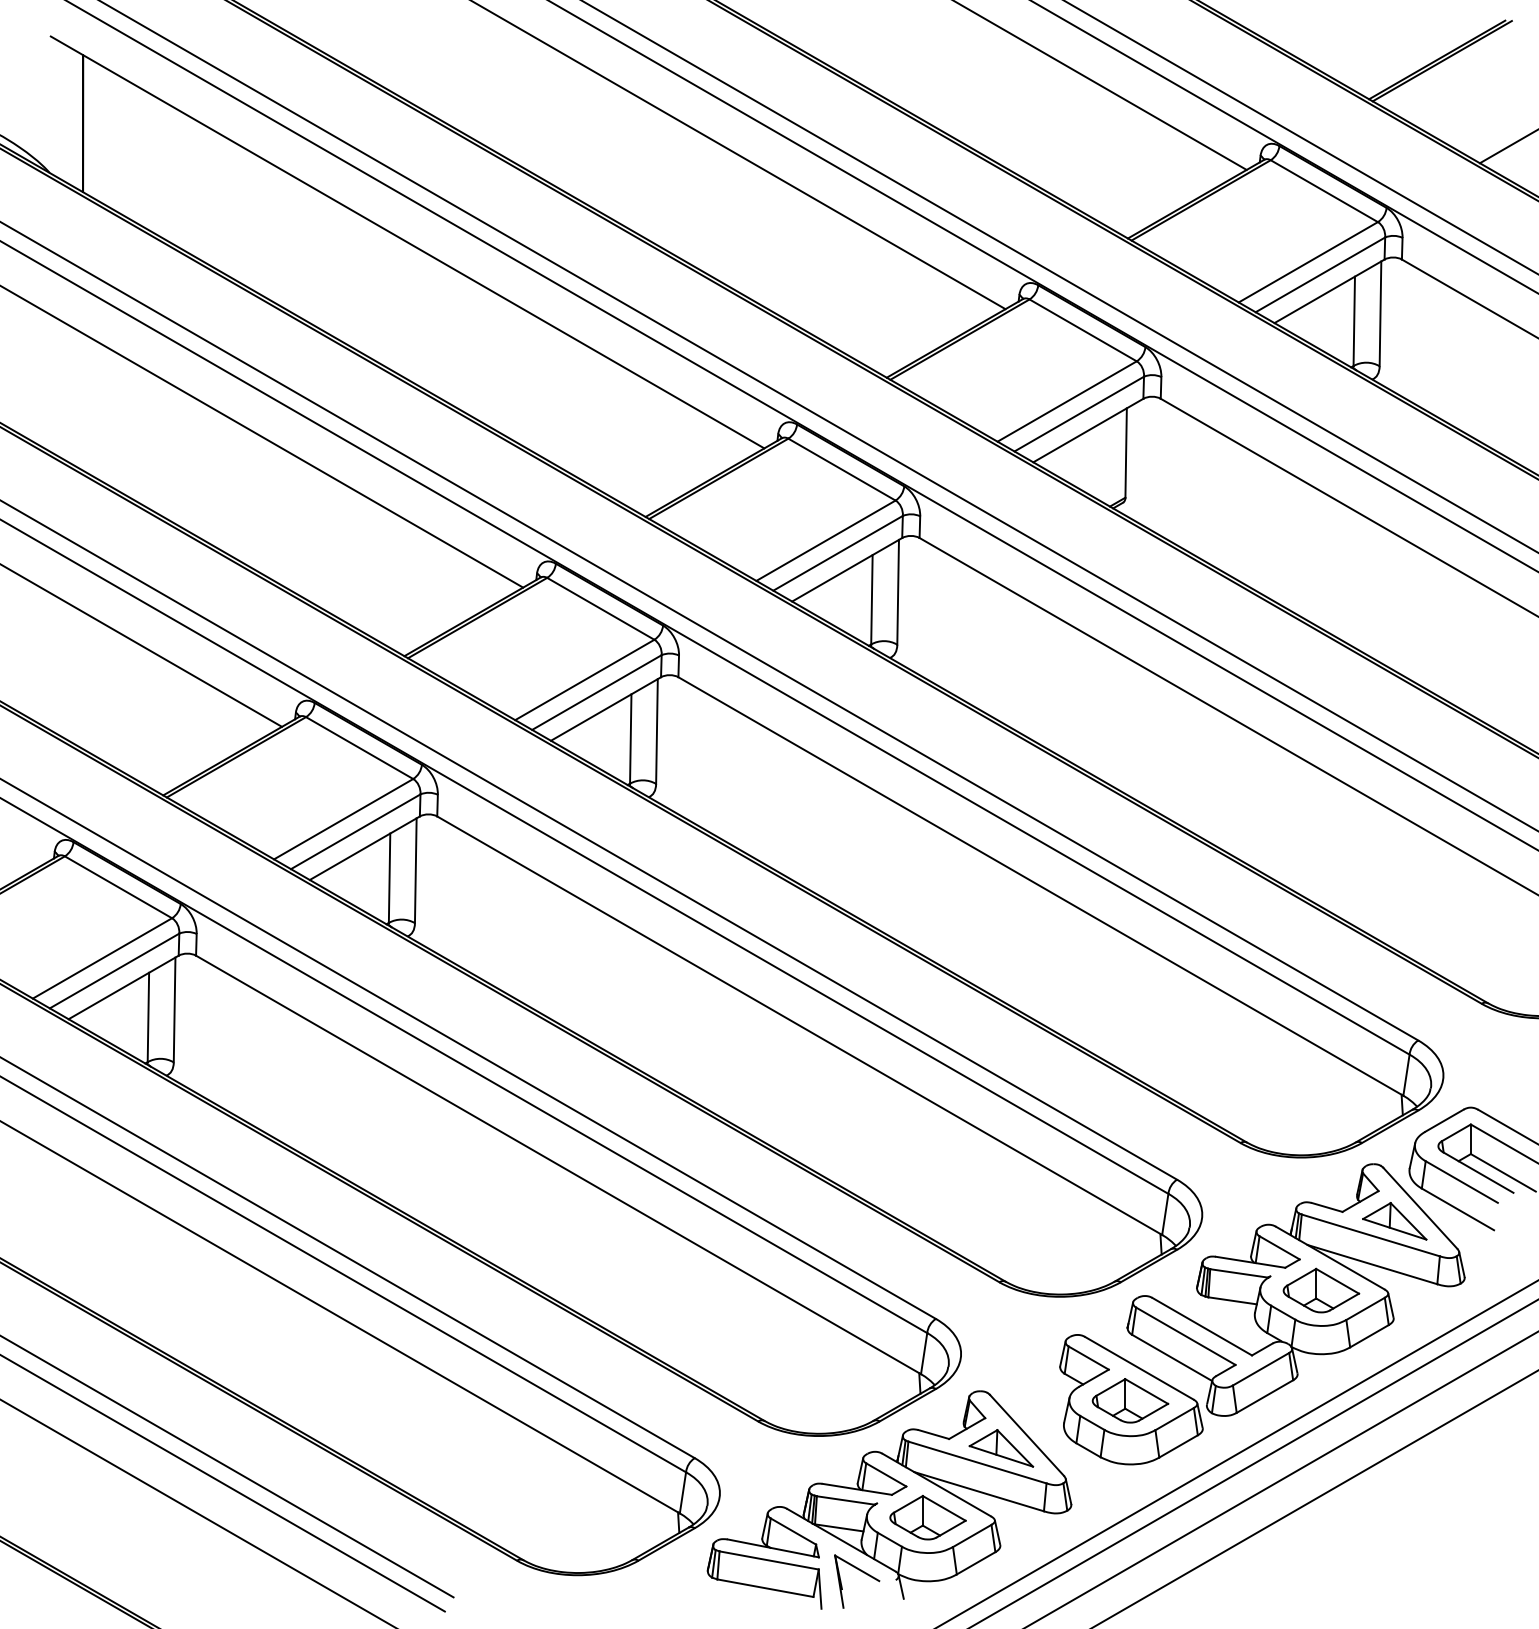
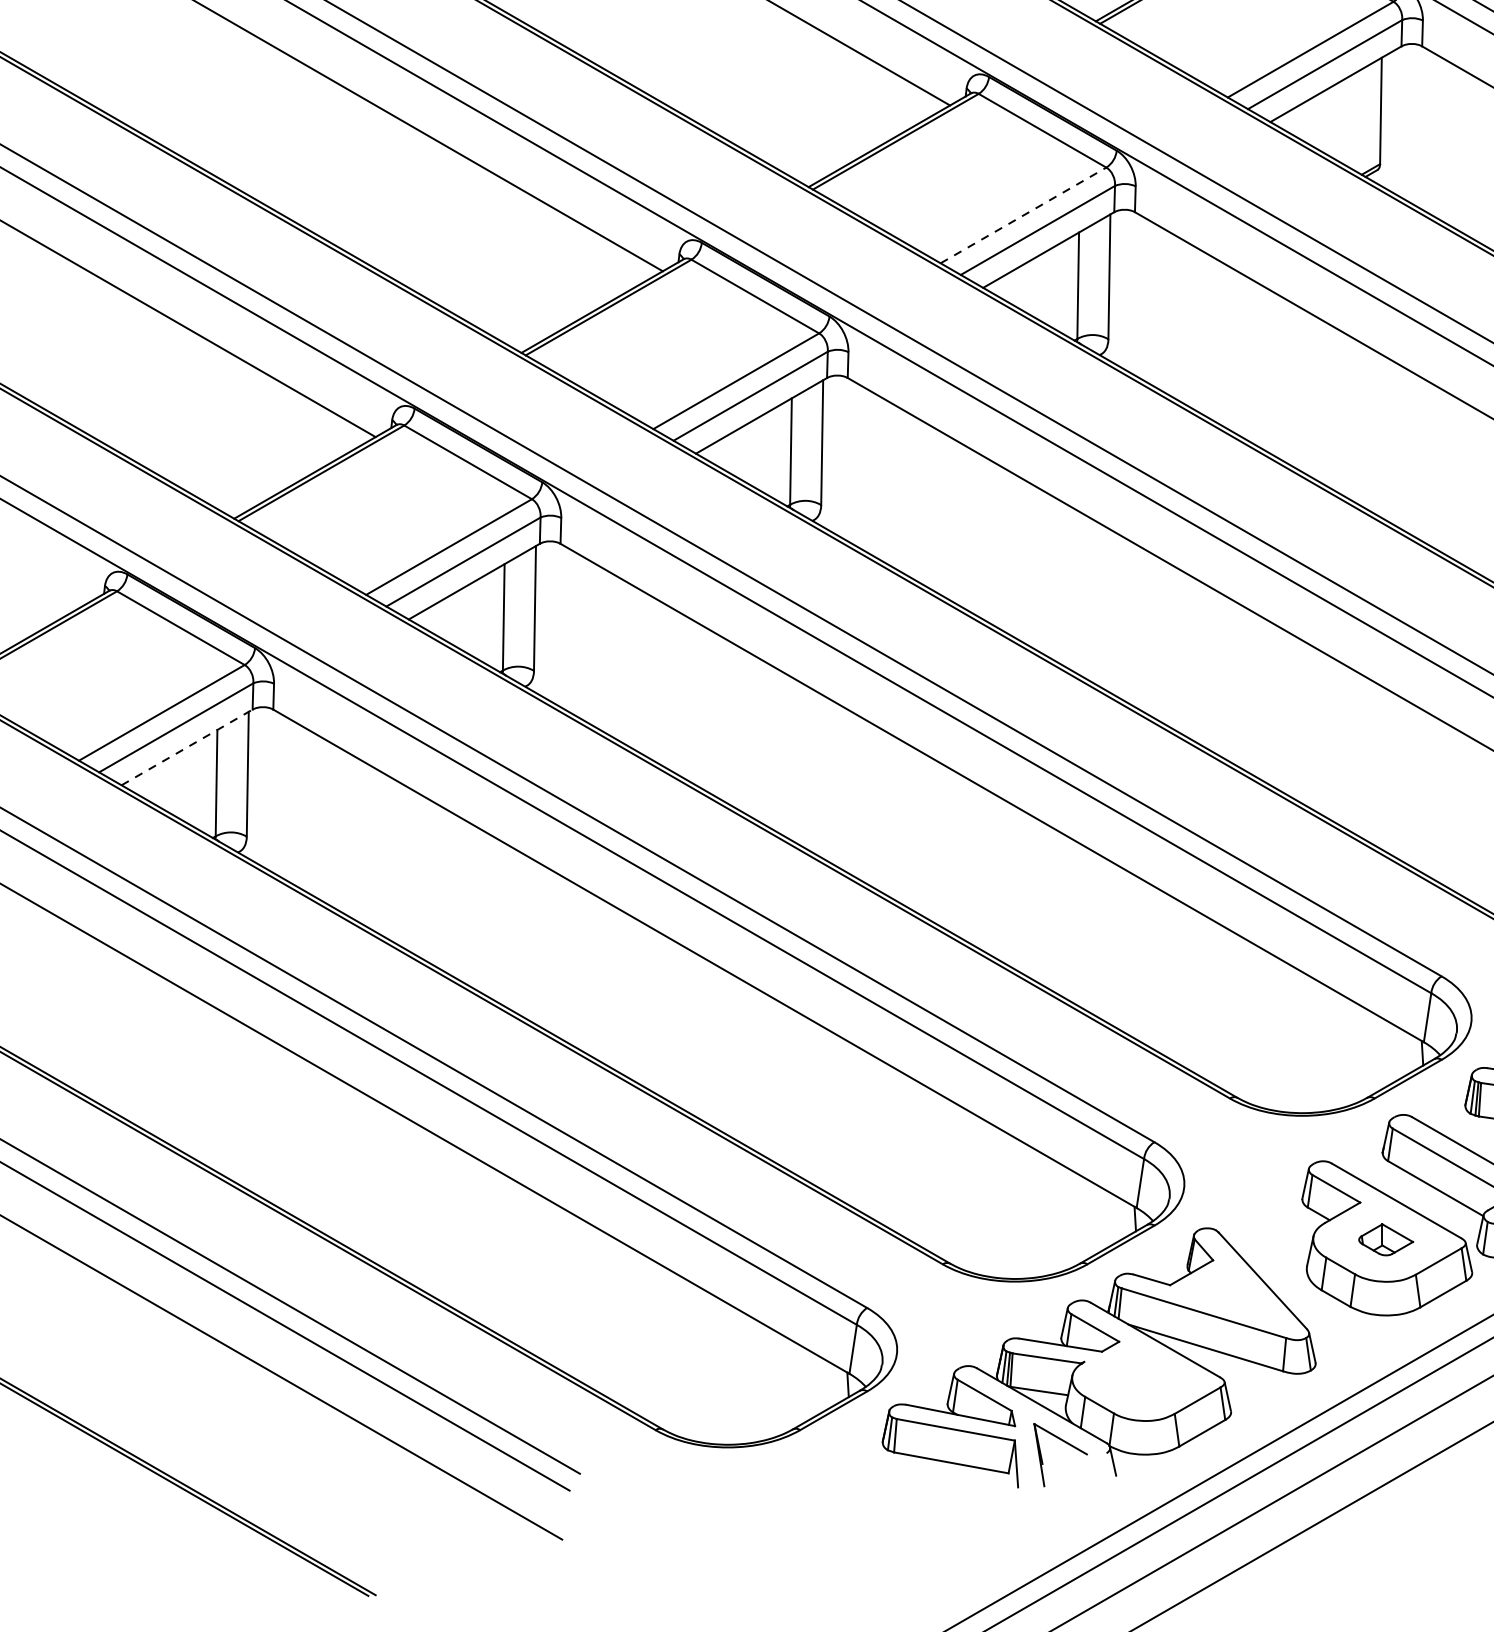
line: (826, 540) -> (1024, 215), solid -> dashed
line: (123, 987) -> (186, 747), solid -> dashed
part: (1130, 1400) -> (1386, 1239), size x0.6
part: (1001, 1448) -> (1232, 1296), removed
part: (927, 1517) -> (1144, 1378), removed

